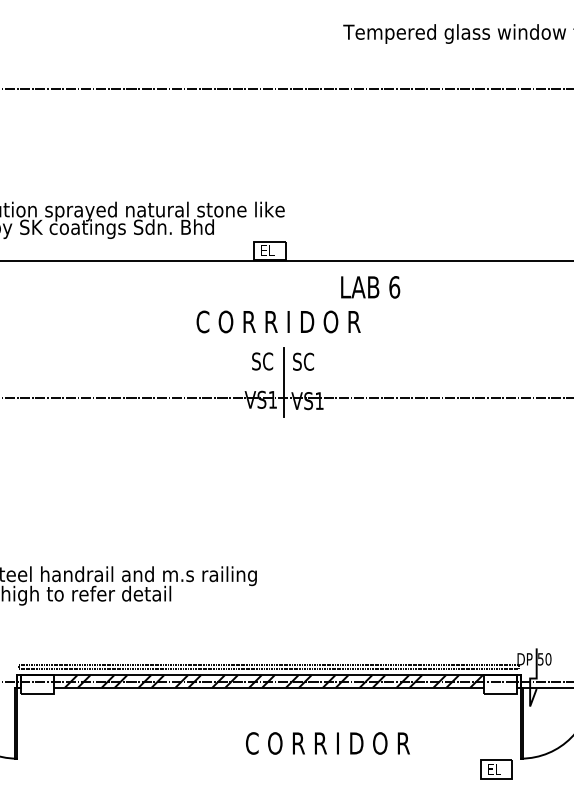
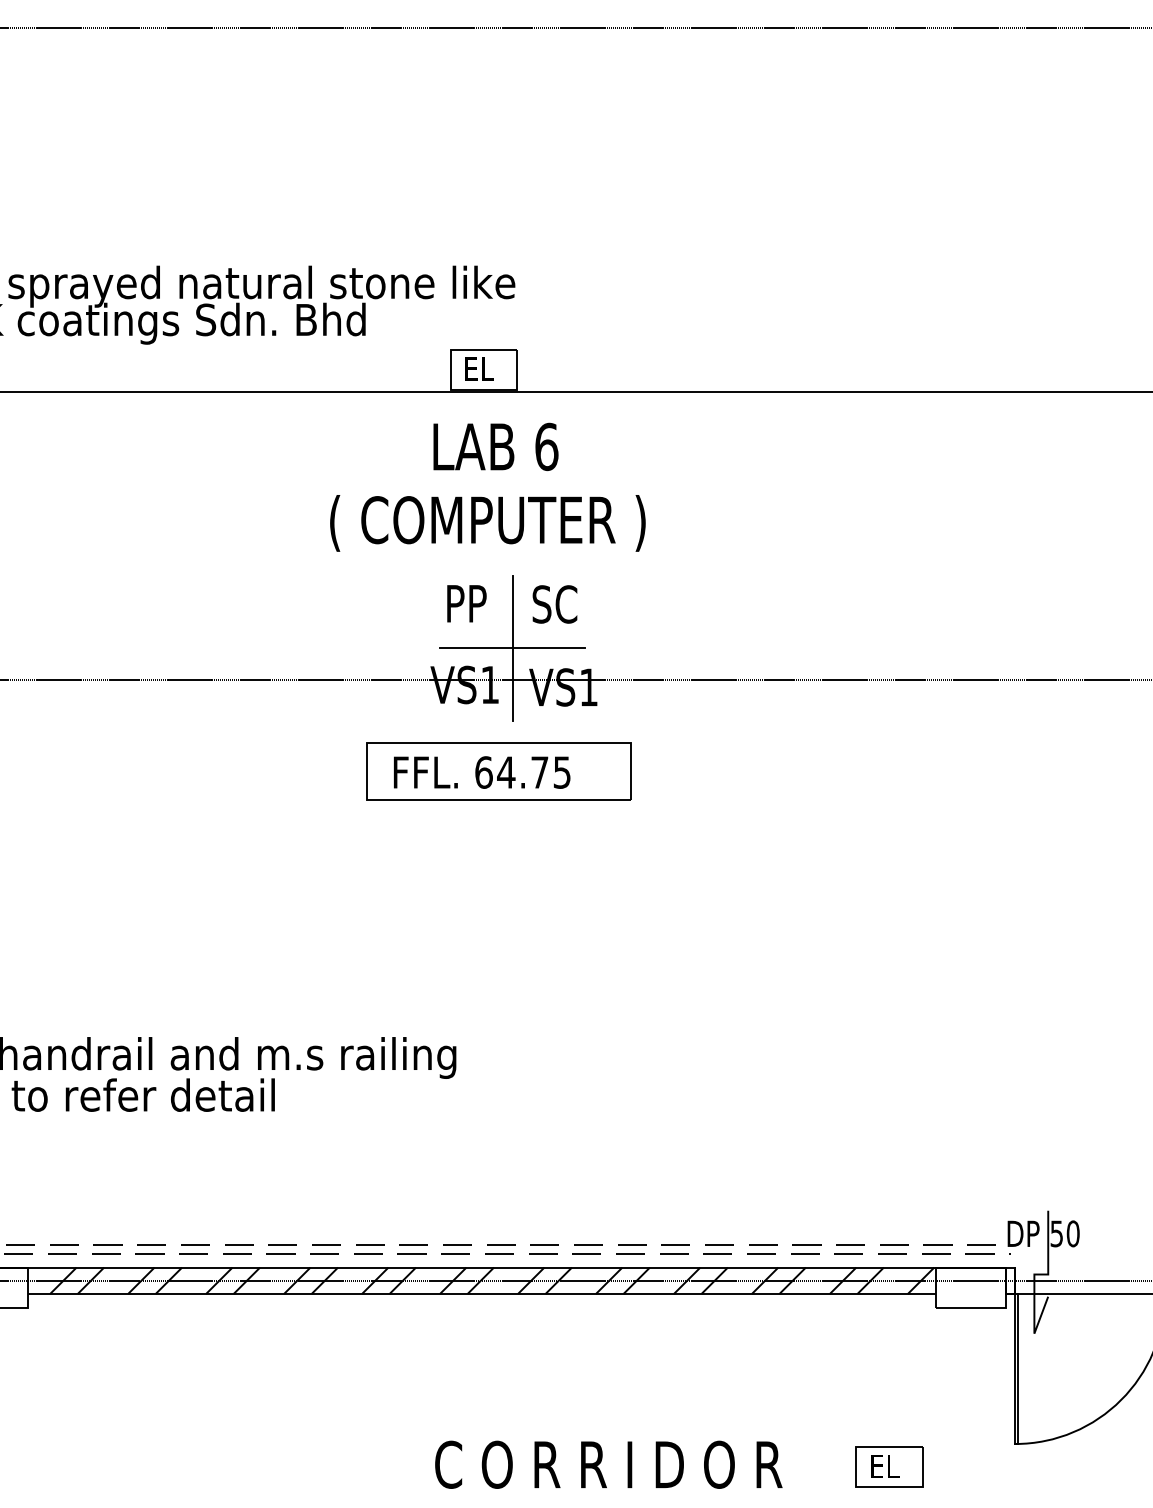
text: (370, 287) -> (495, 447), moved
text: (278, 323) -> (502, 523), C O R R I D O R -> ( COMPUTER )
text: (262, 361) -> (468, 603), SC -> PP
line: (283, 382) -> (512, 648), added
part: (276, 440) -> (497, 770), added
text: (327, 743) -> (607, 1464), moved
part: (496, 769) -> (889, 1466), moved

